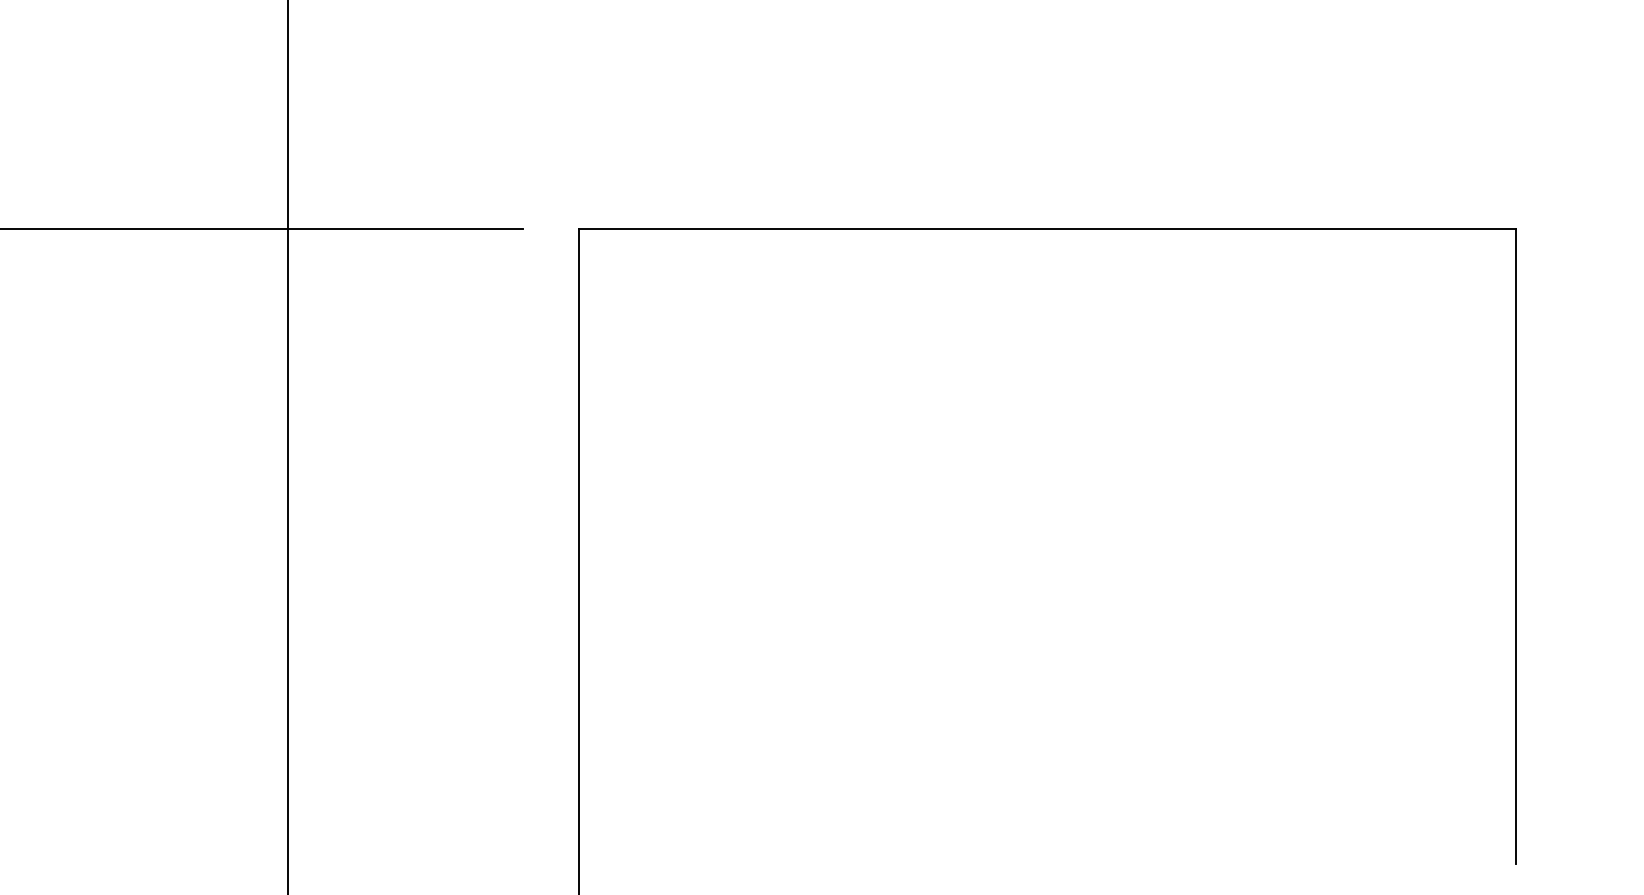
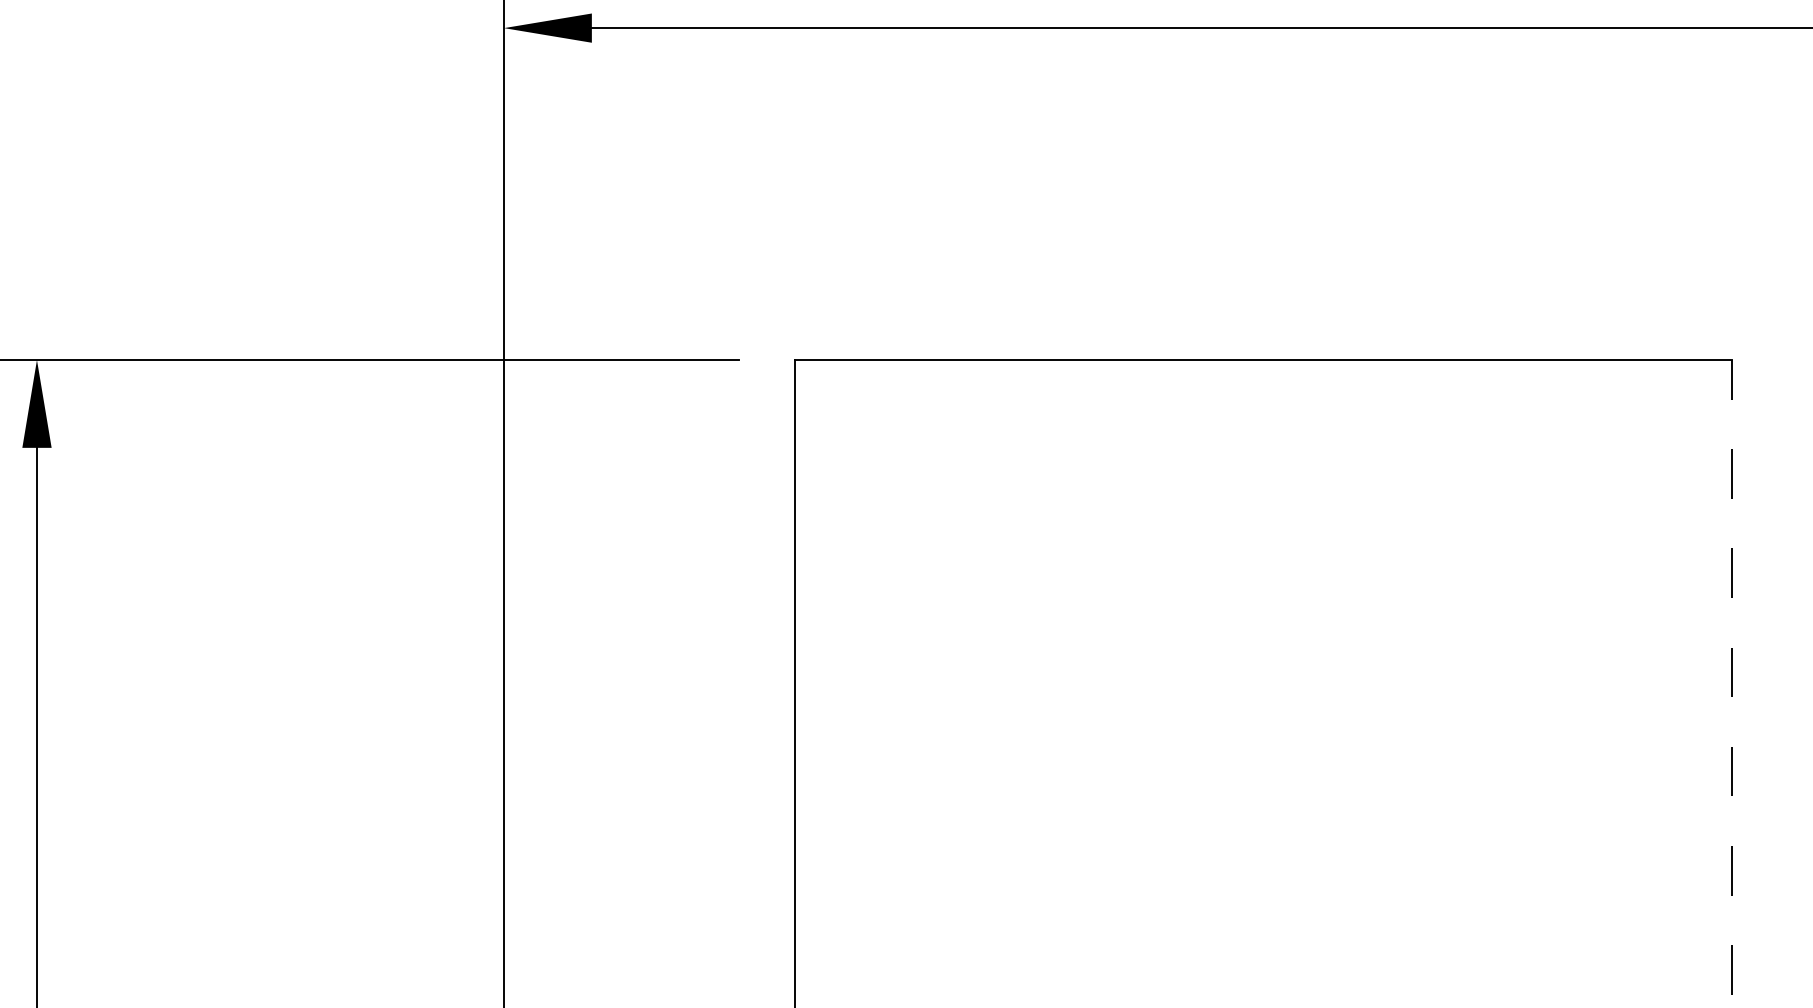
line: (1515, 545) -> (1731, 676), solid -> dashed

